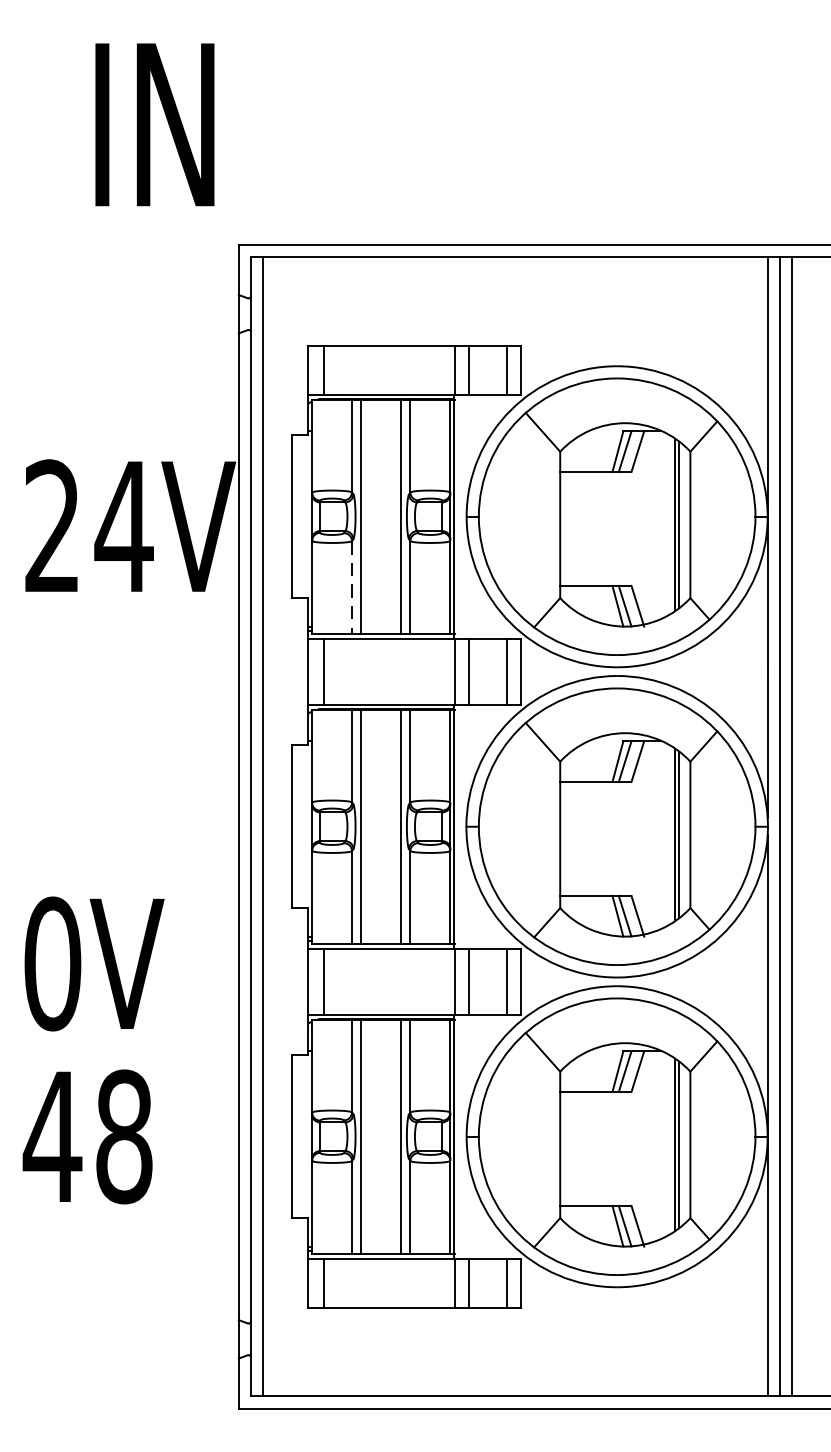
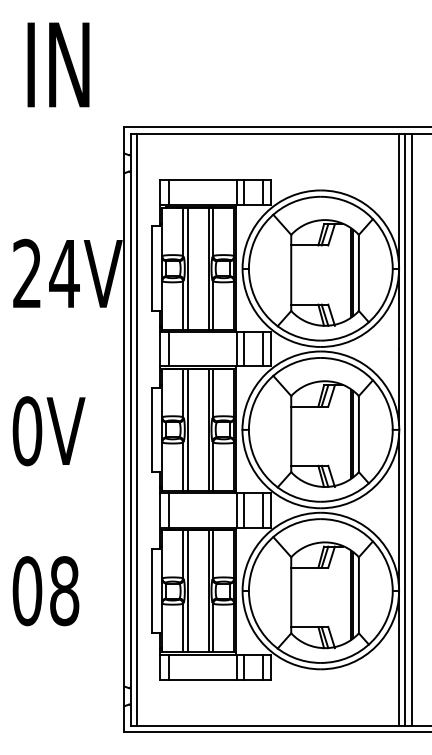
text: (154, 123) -> (58, 64), moved
line: (352, 589) -> (183, 306), dashed -> solid
text: (93, 964) -> (48, 431), moved
text: (51, 1137) -> (26, 591), 48 -> 08

